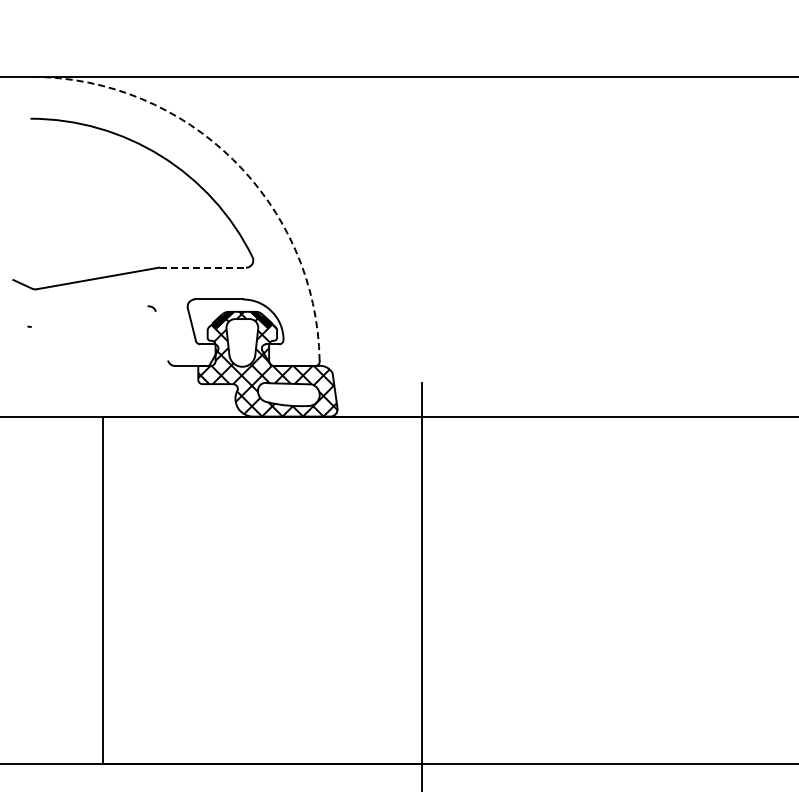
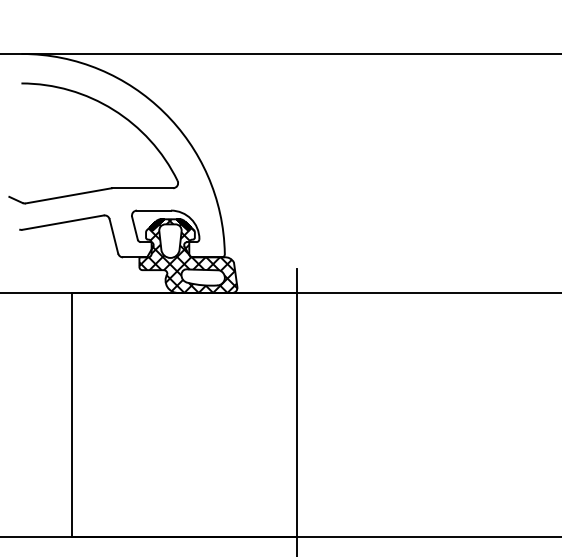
arc: (233, 159) -> (164, 112), dashed -> solid
line: (203, 267) -> (143, 188), dashed -> solid
line: (89, 316) -> (62, 222), added
line: (161, 335) -> (113, 235), added

